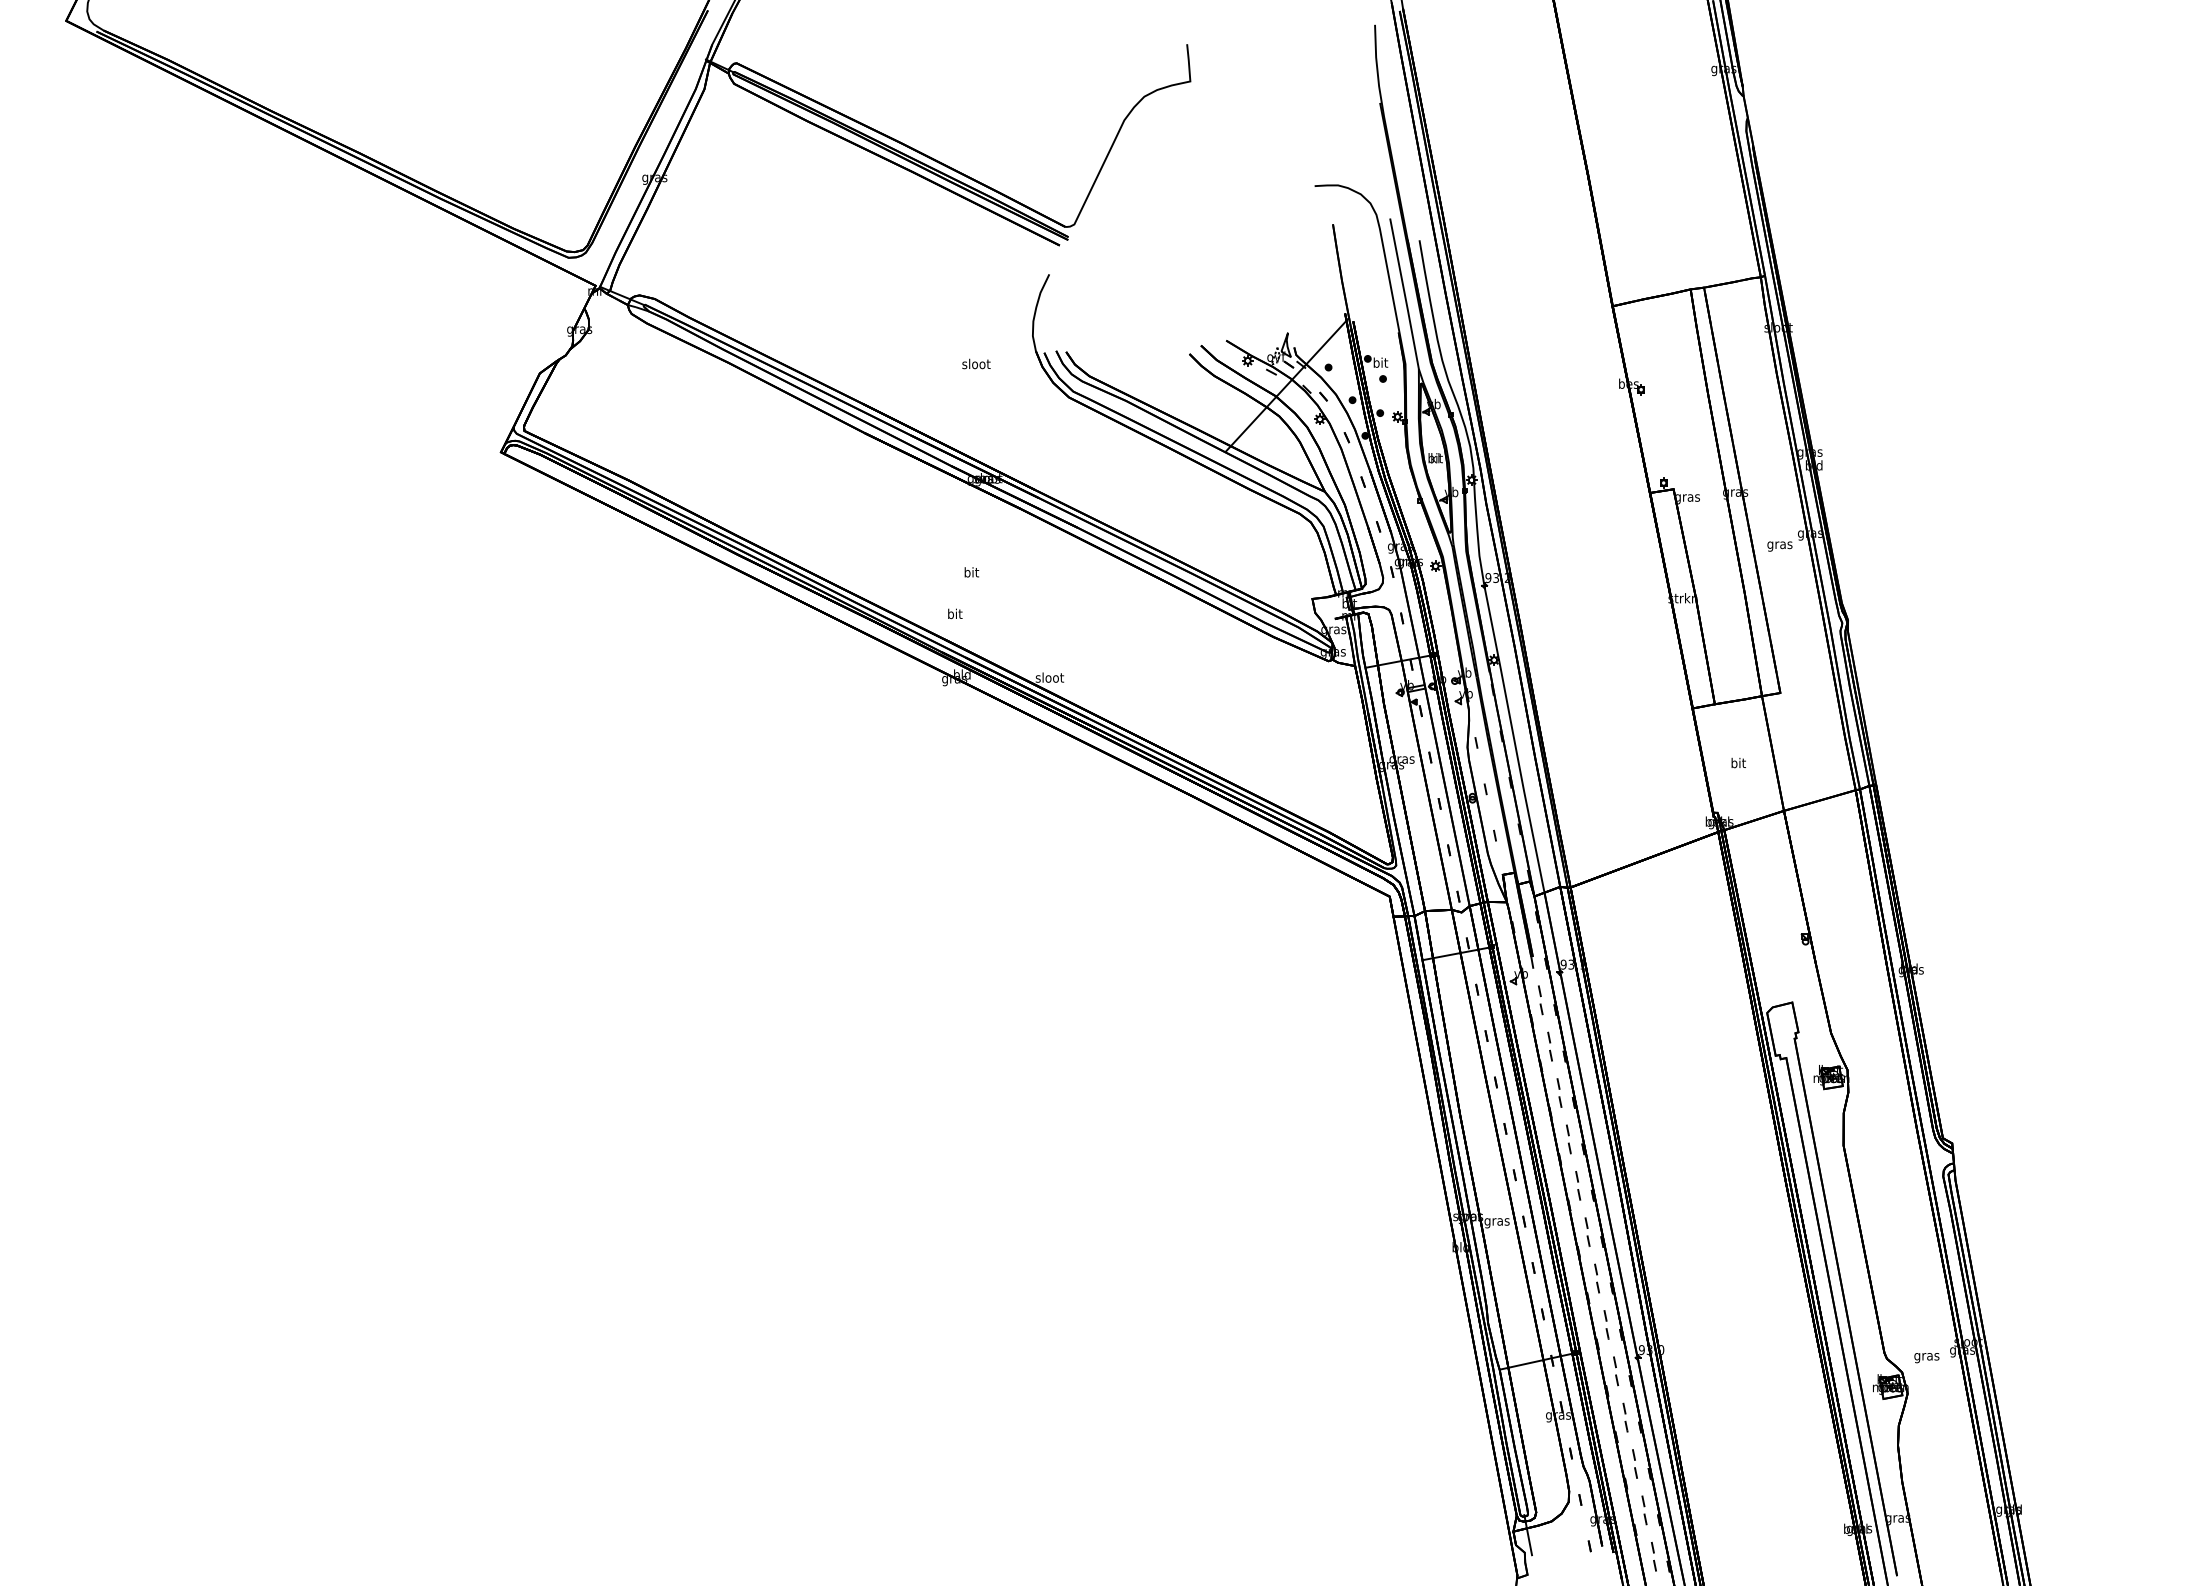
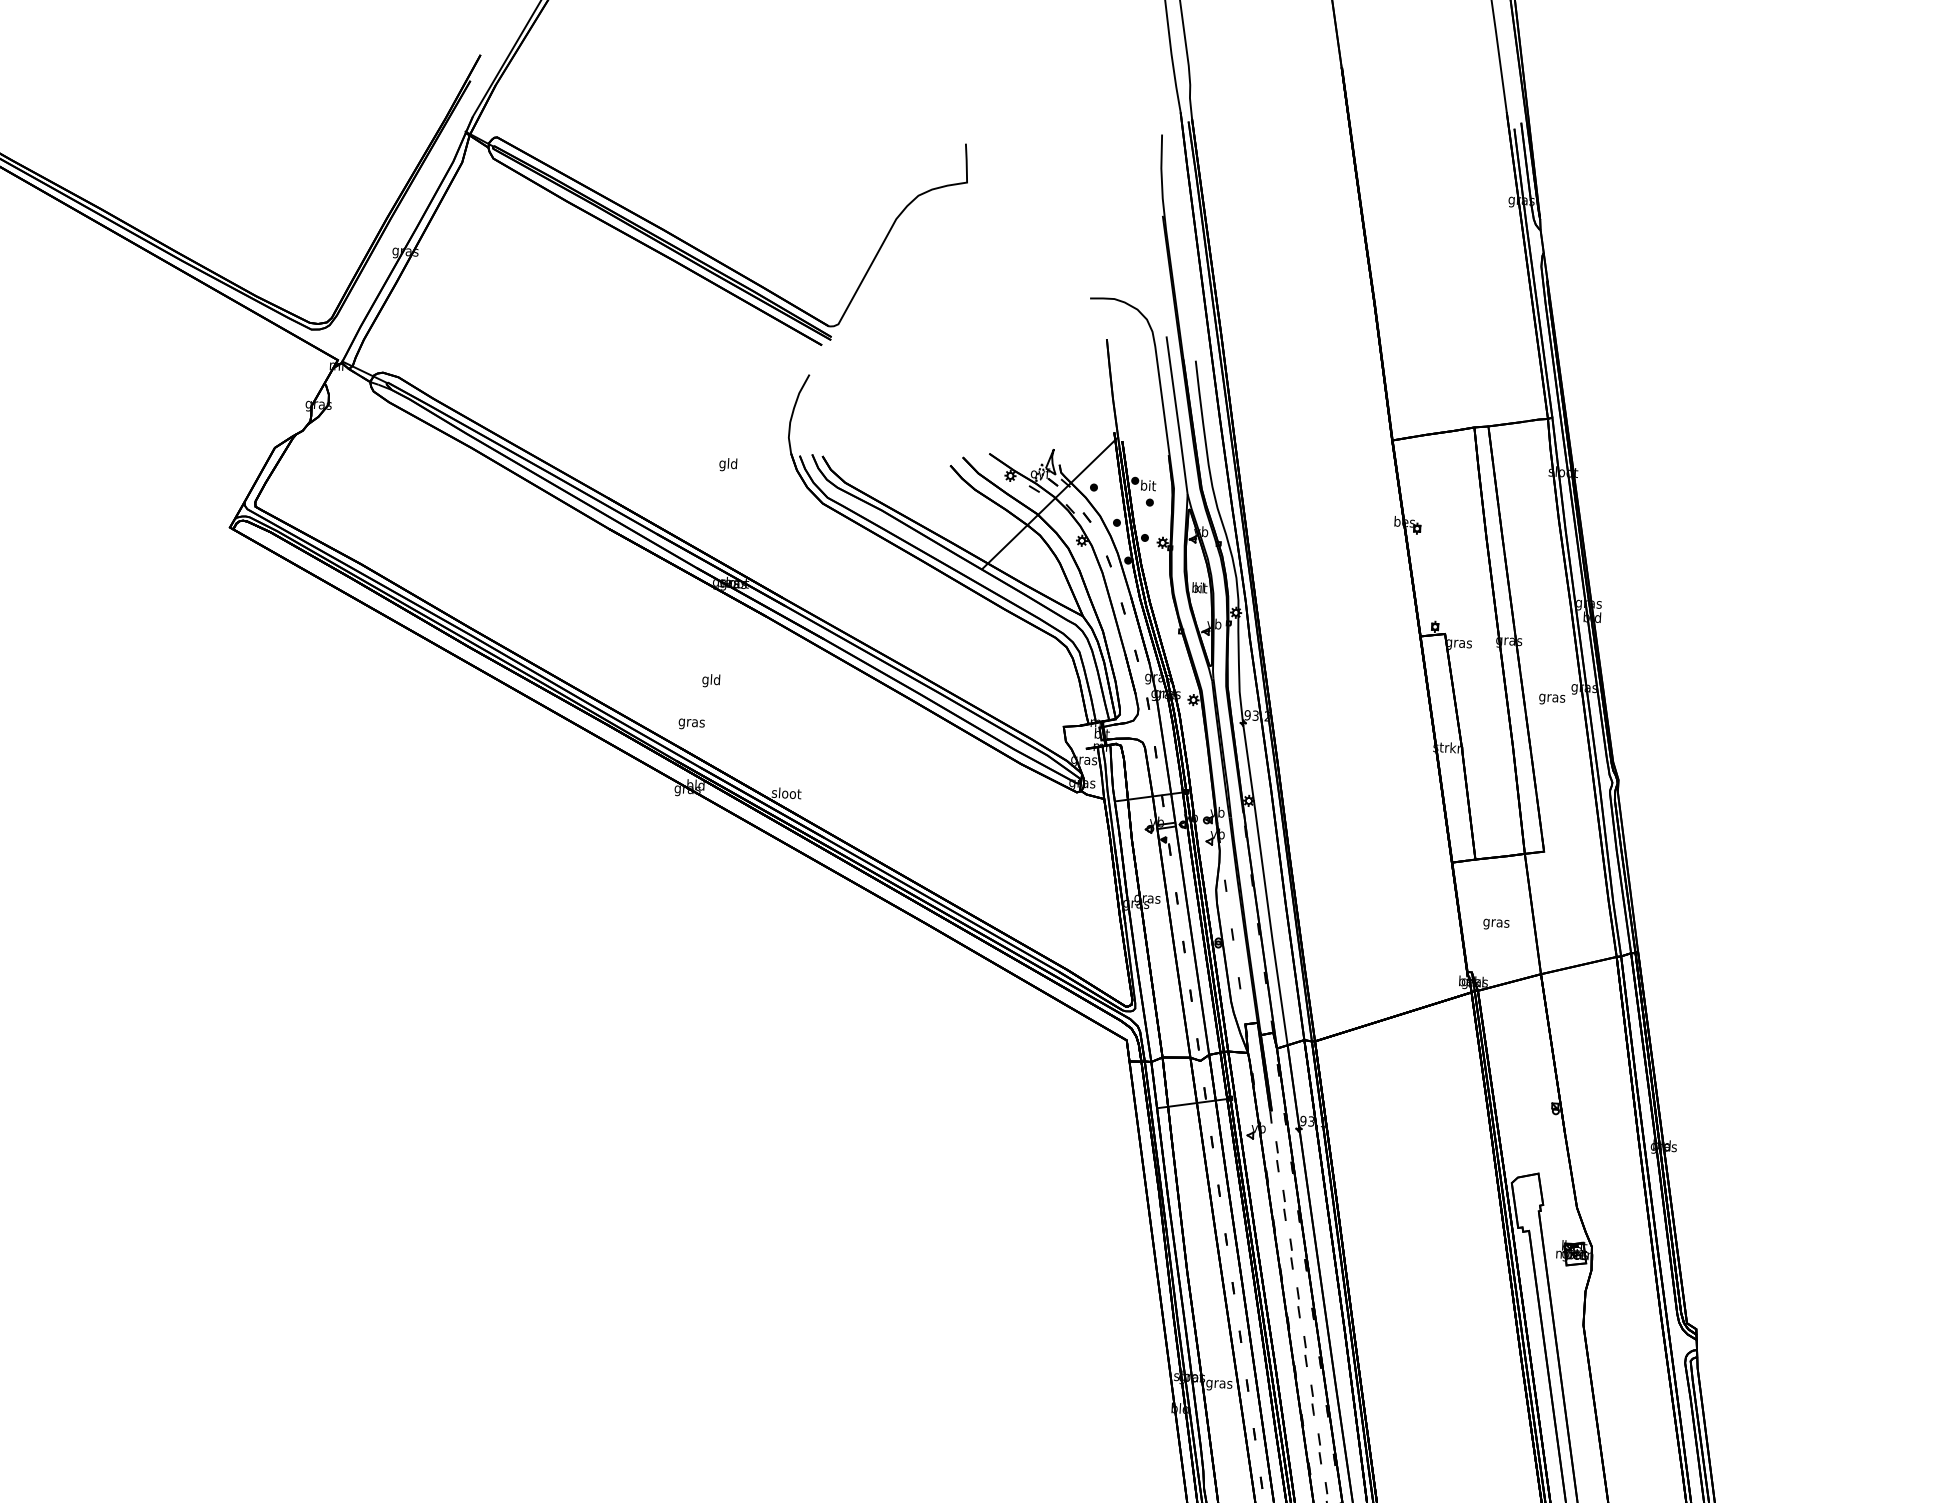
text: (976, 364) -> (728, 463), sloot -> gld
text: (970, 573) -> (710, 680), bit -> gld
text: (954, 614) -> (691, 722), bit -> gras
text: (1737, 763) -> (1495, 922), bit -> gras

